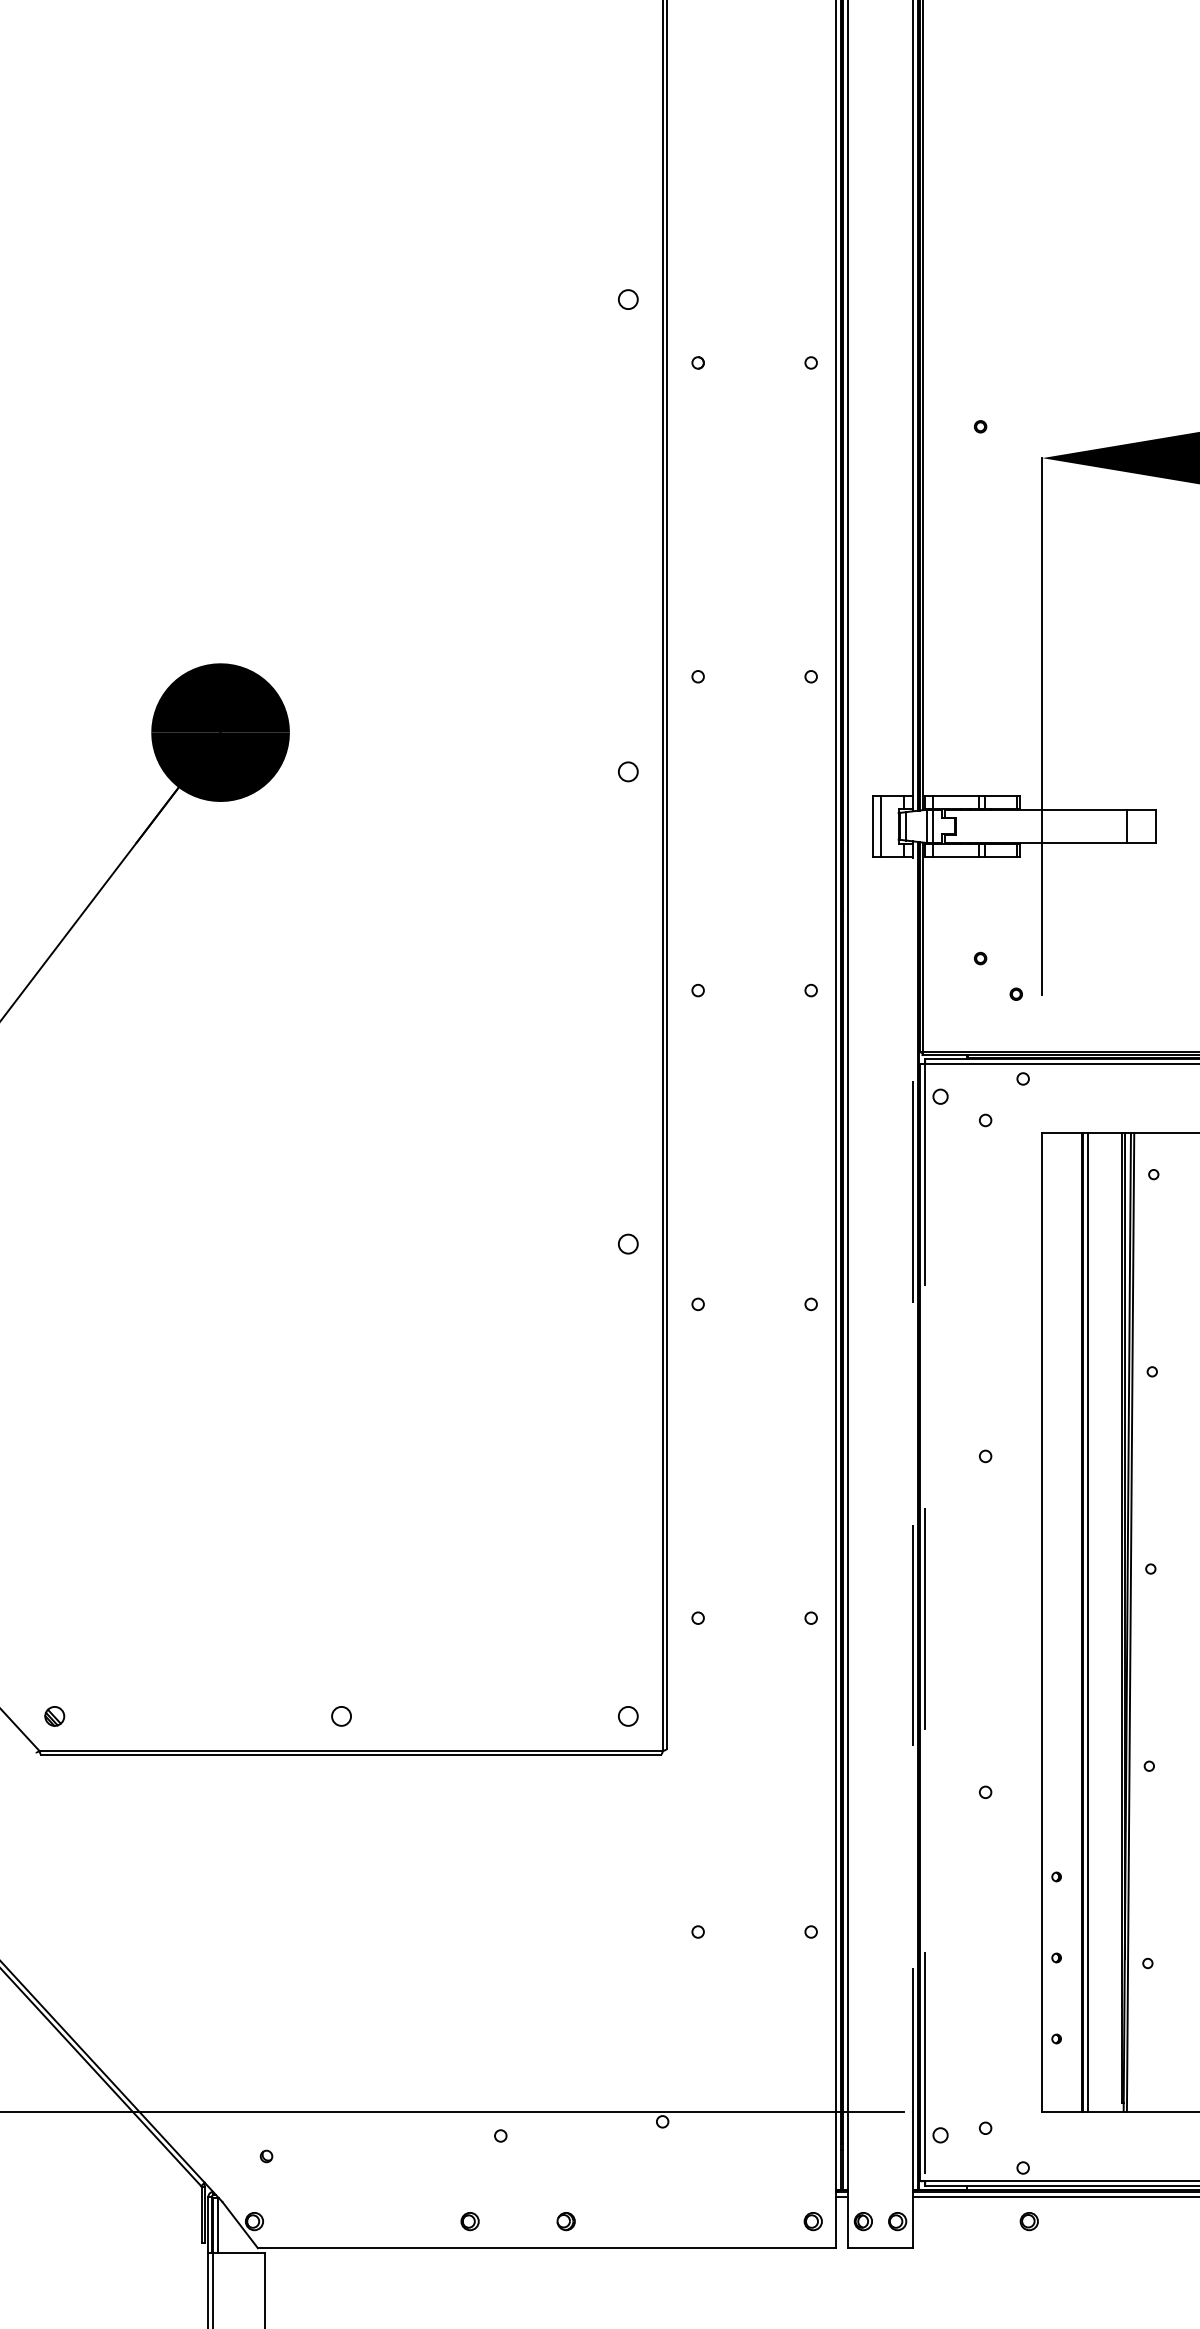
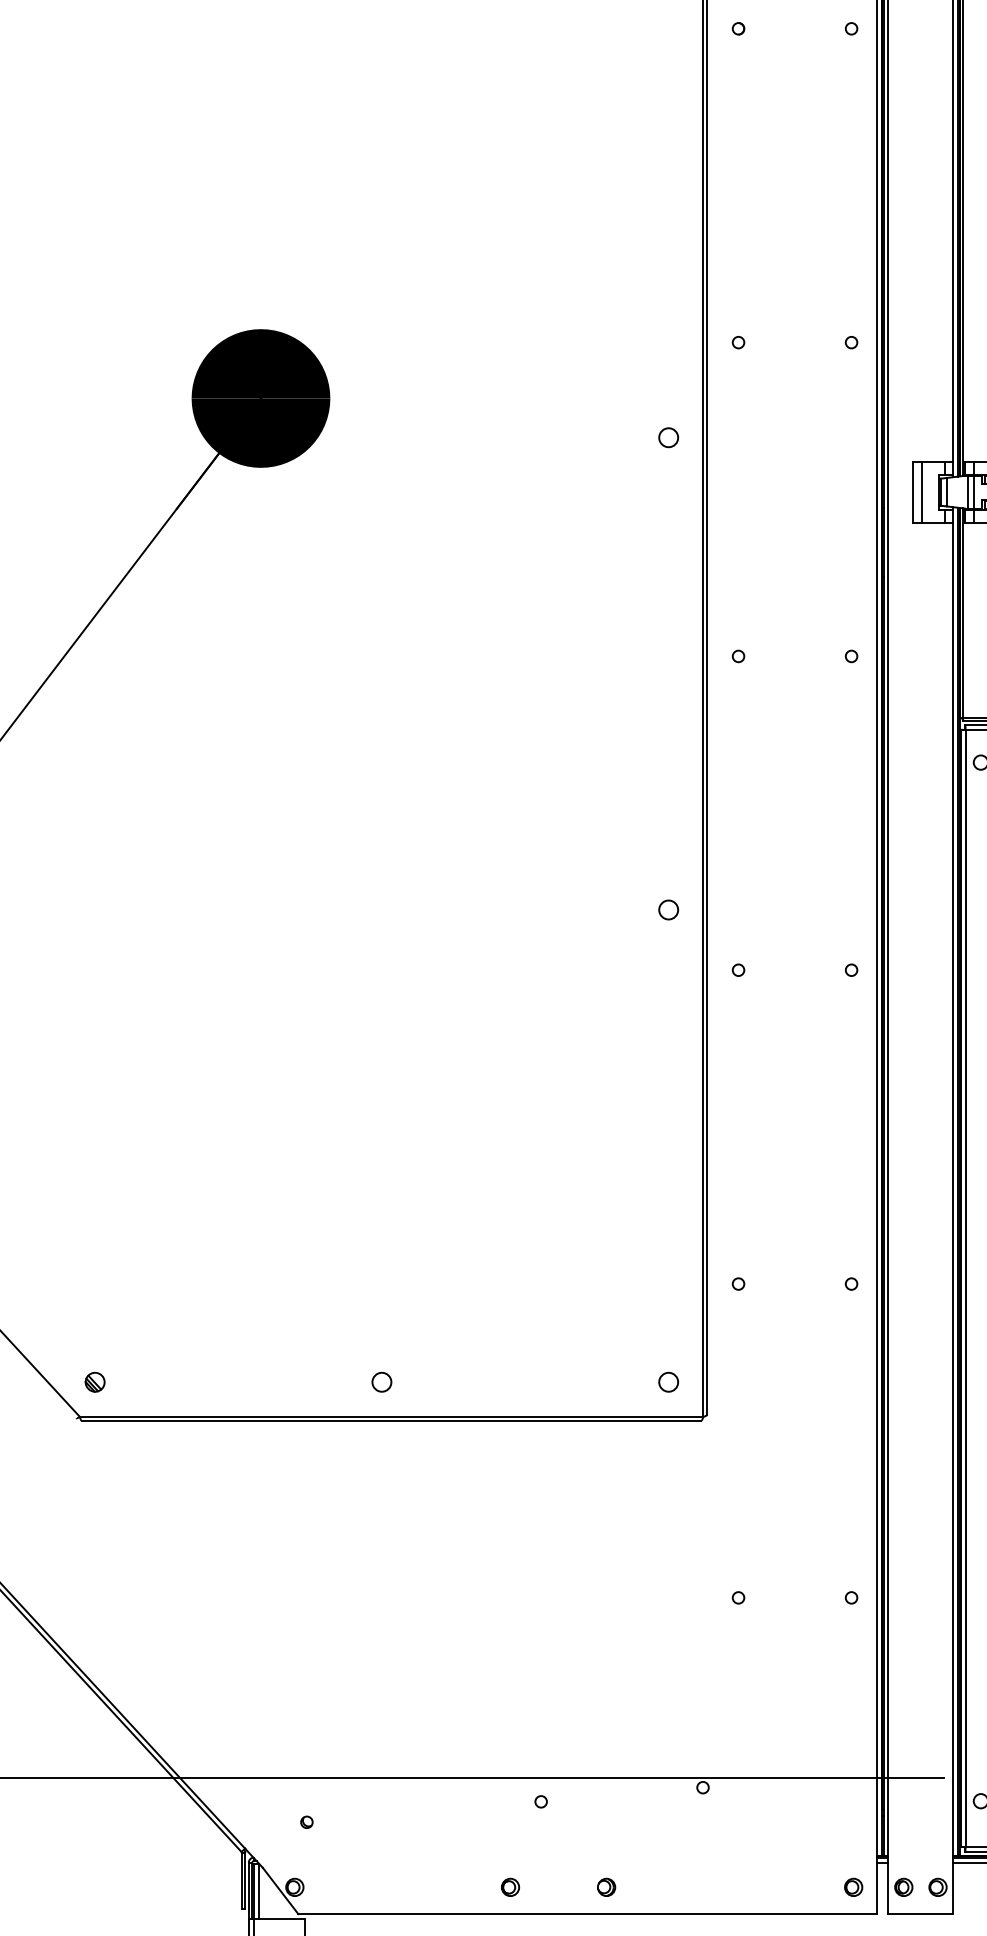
line: (913, 1523) -> (953, 1189), dashed -> solid
line: (925, 1623) -> (965, 1289), dashed -> solid

